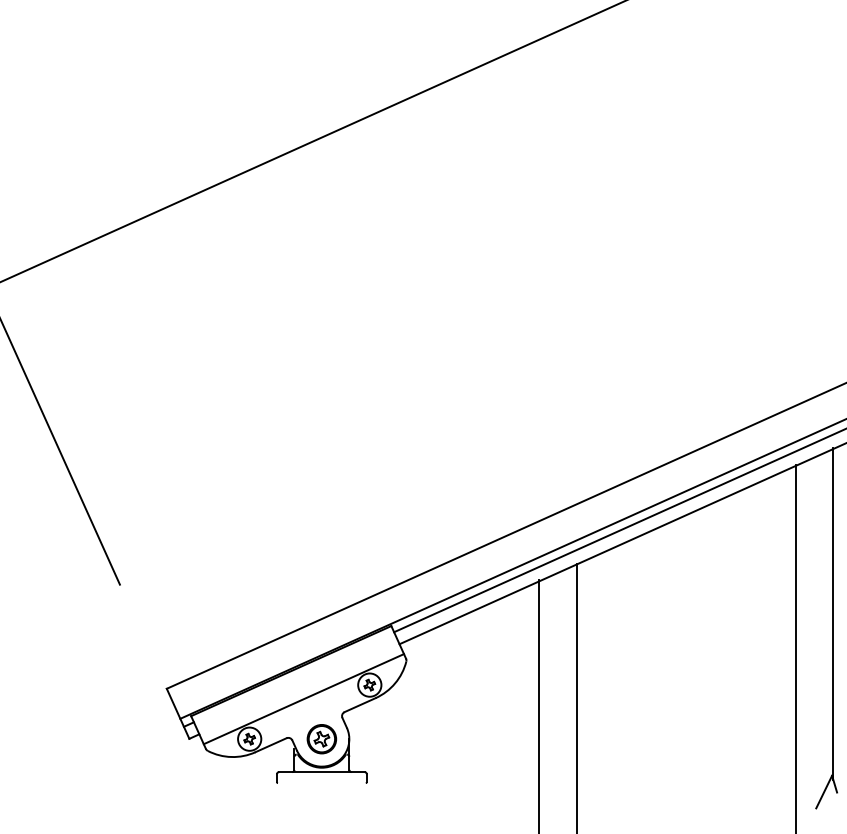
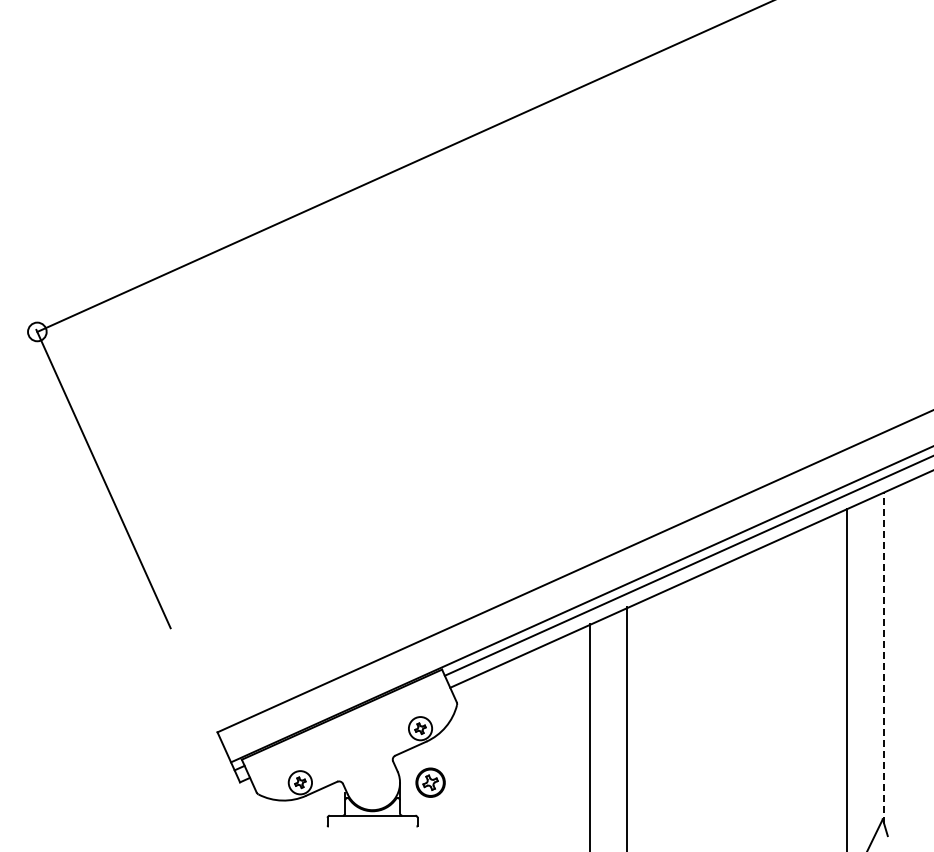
line: (833, 613) -> (884, 657), solid -> dashed
line: (303, 698) -> (354, 742), removed
part: (321, 738) -> (430, 782), moved

